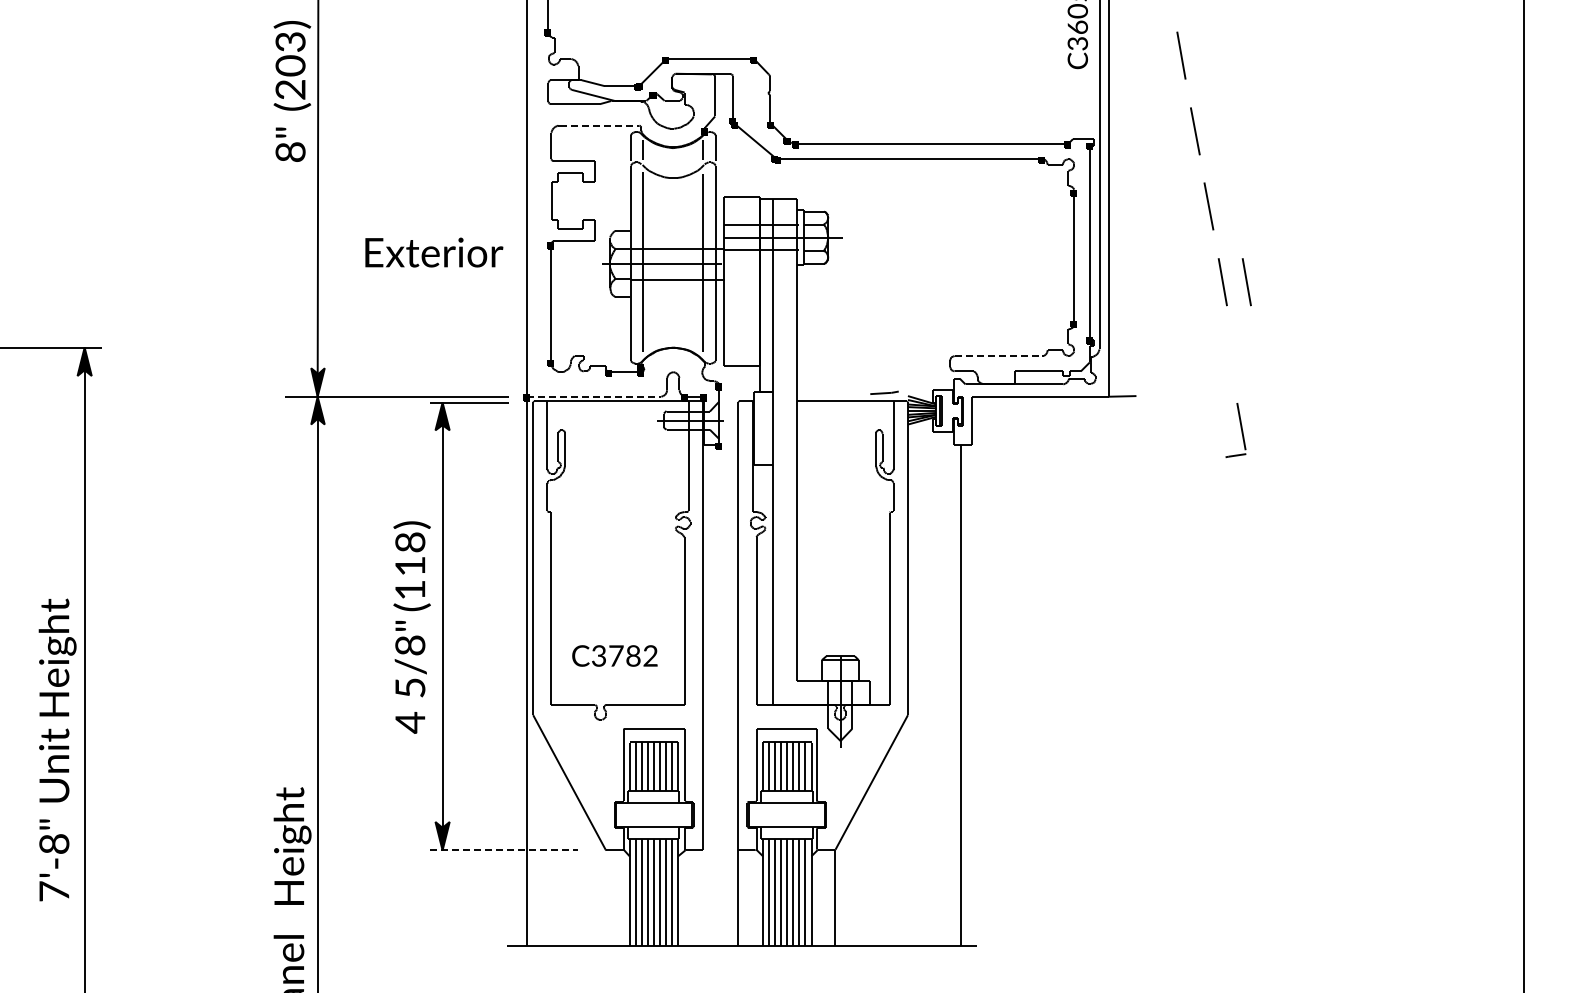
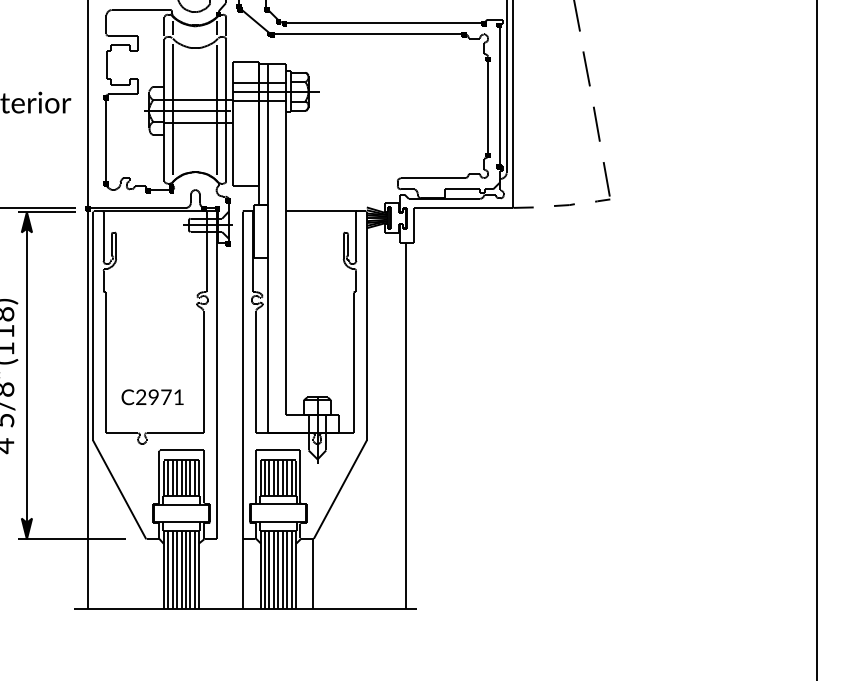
line: (600, 125) -> (142, 9), dashed -> solid
line: (1246, 282) -> (614, 124), removed
line: (998, 355) -> (432, 177), dashed -> solid
line: (884, 392) -> (564, 204), moved
line: (594, 396) -> (137, 207), dashed -> solid
part: (1235, 430) -> (602, 182), moved
text: (624, 655) -> (159, 396), C3782 -> C2971
line: (504, 850) -> (72, 539), dashed -> solid

